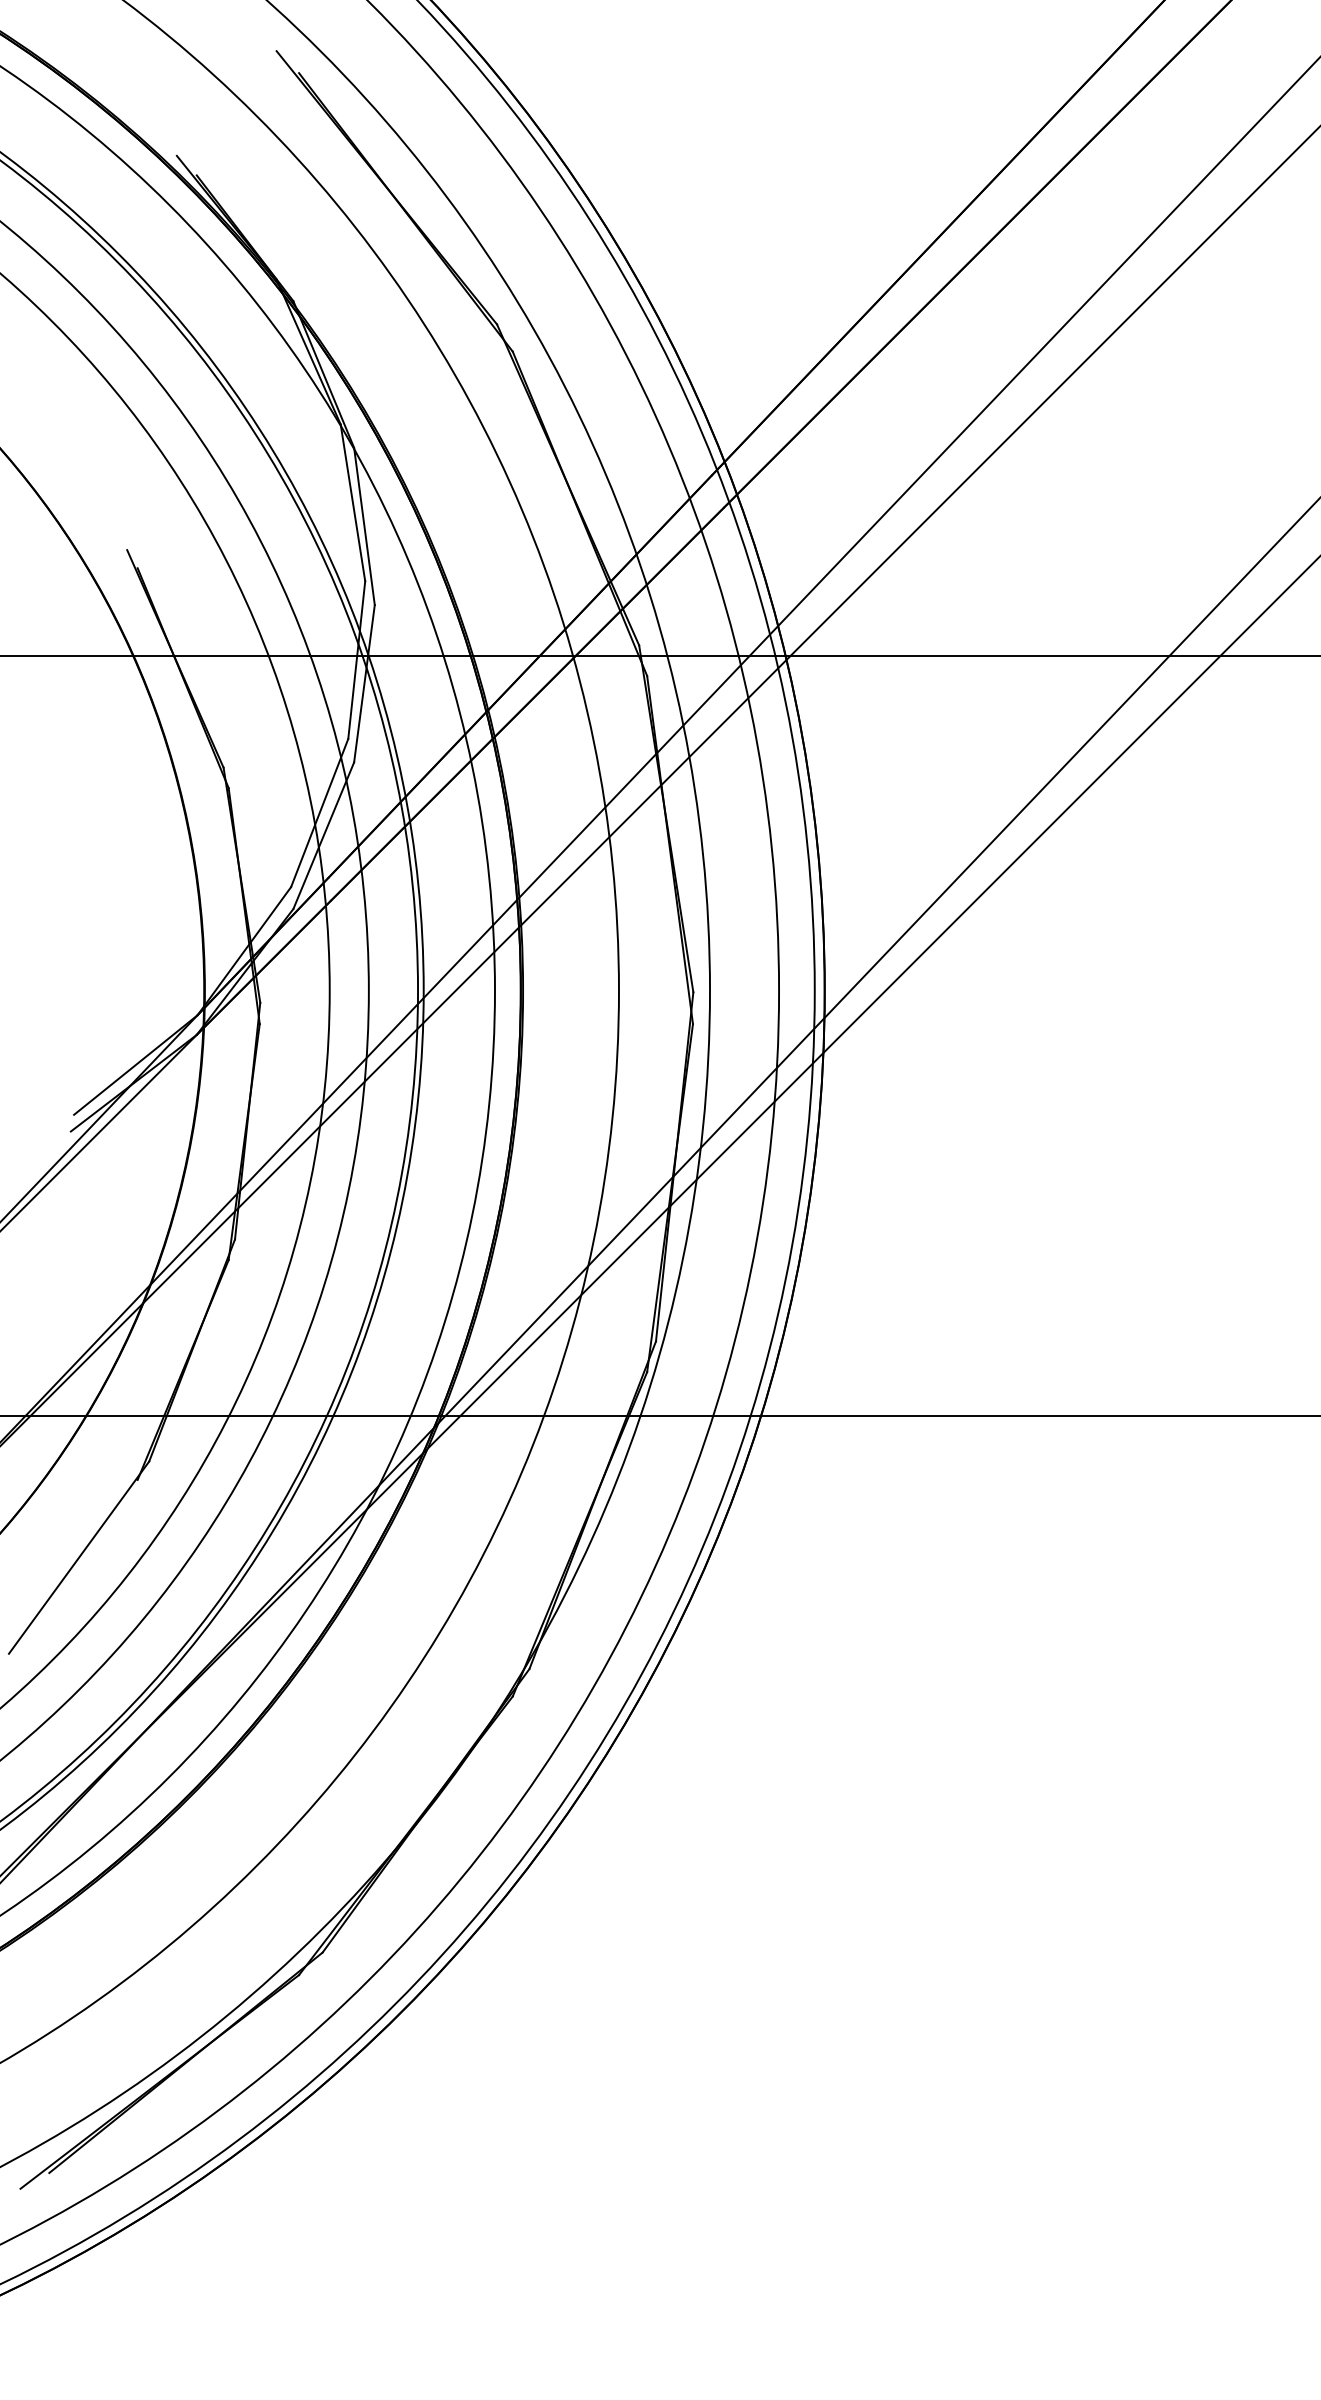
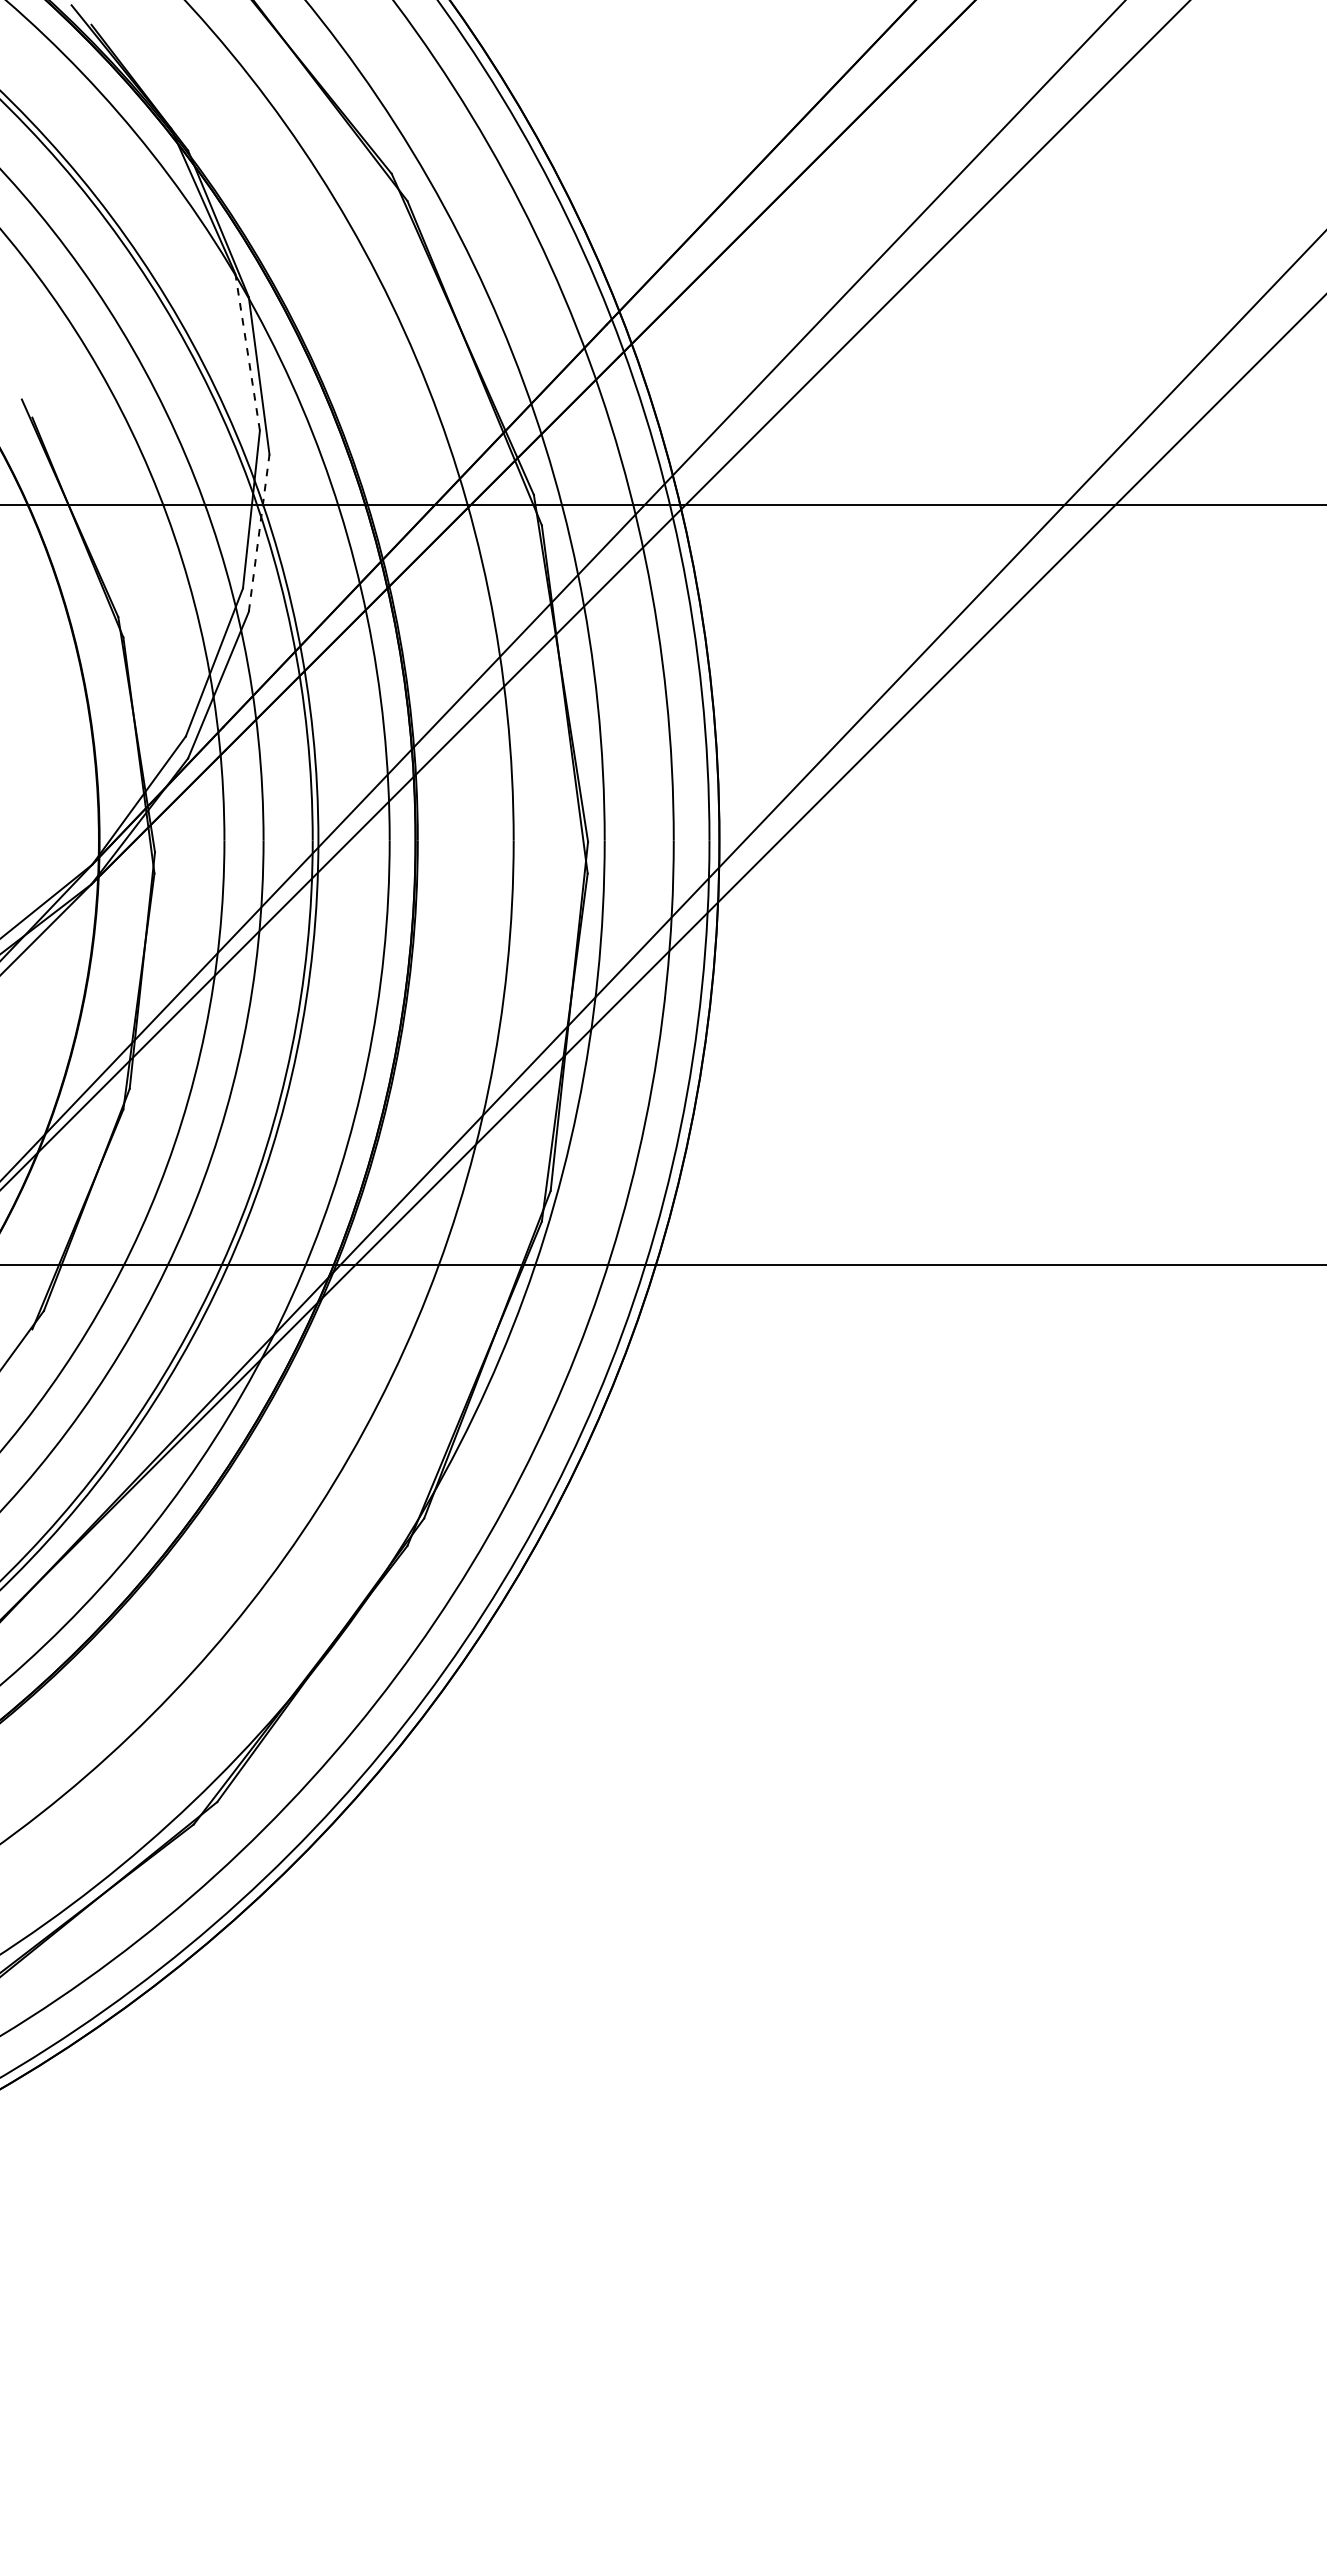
line: (352, 502) -> (247, 351), solid -> dashed
line: (364, 683) -> (259, 532), solid -> dashed

